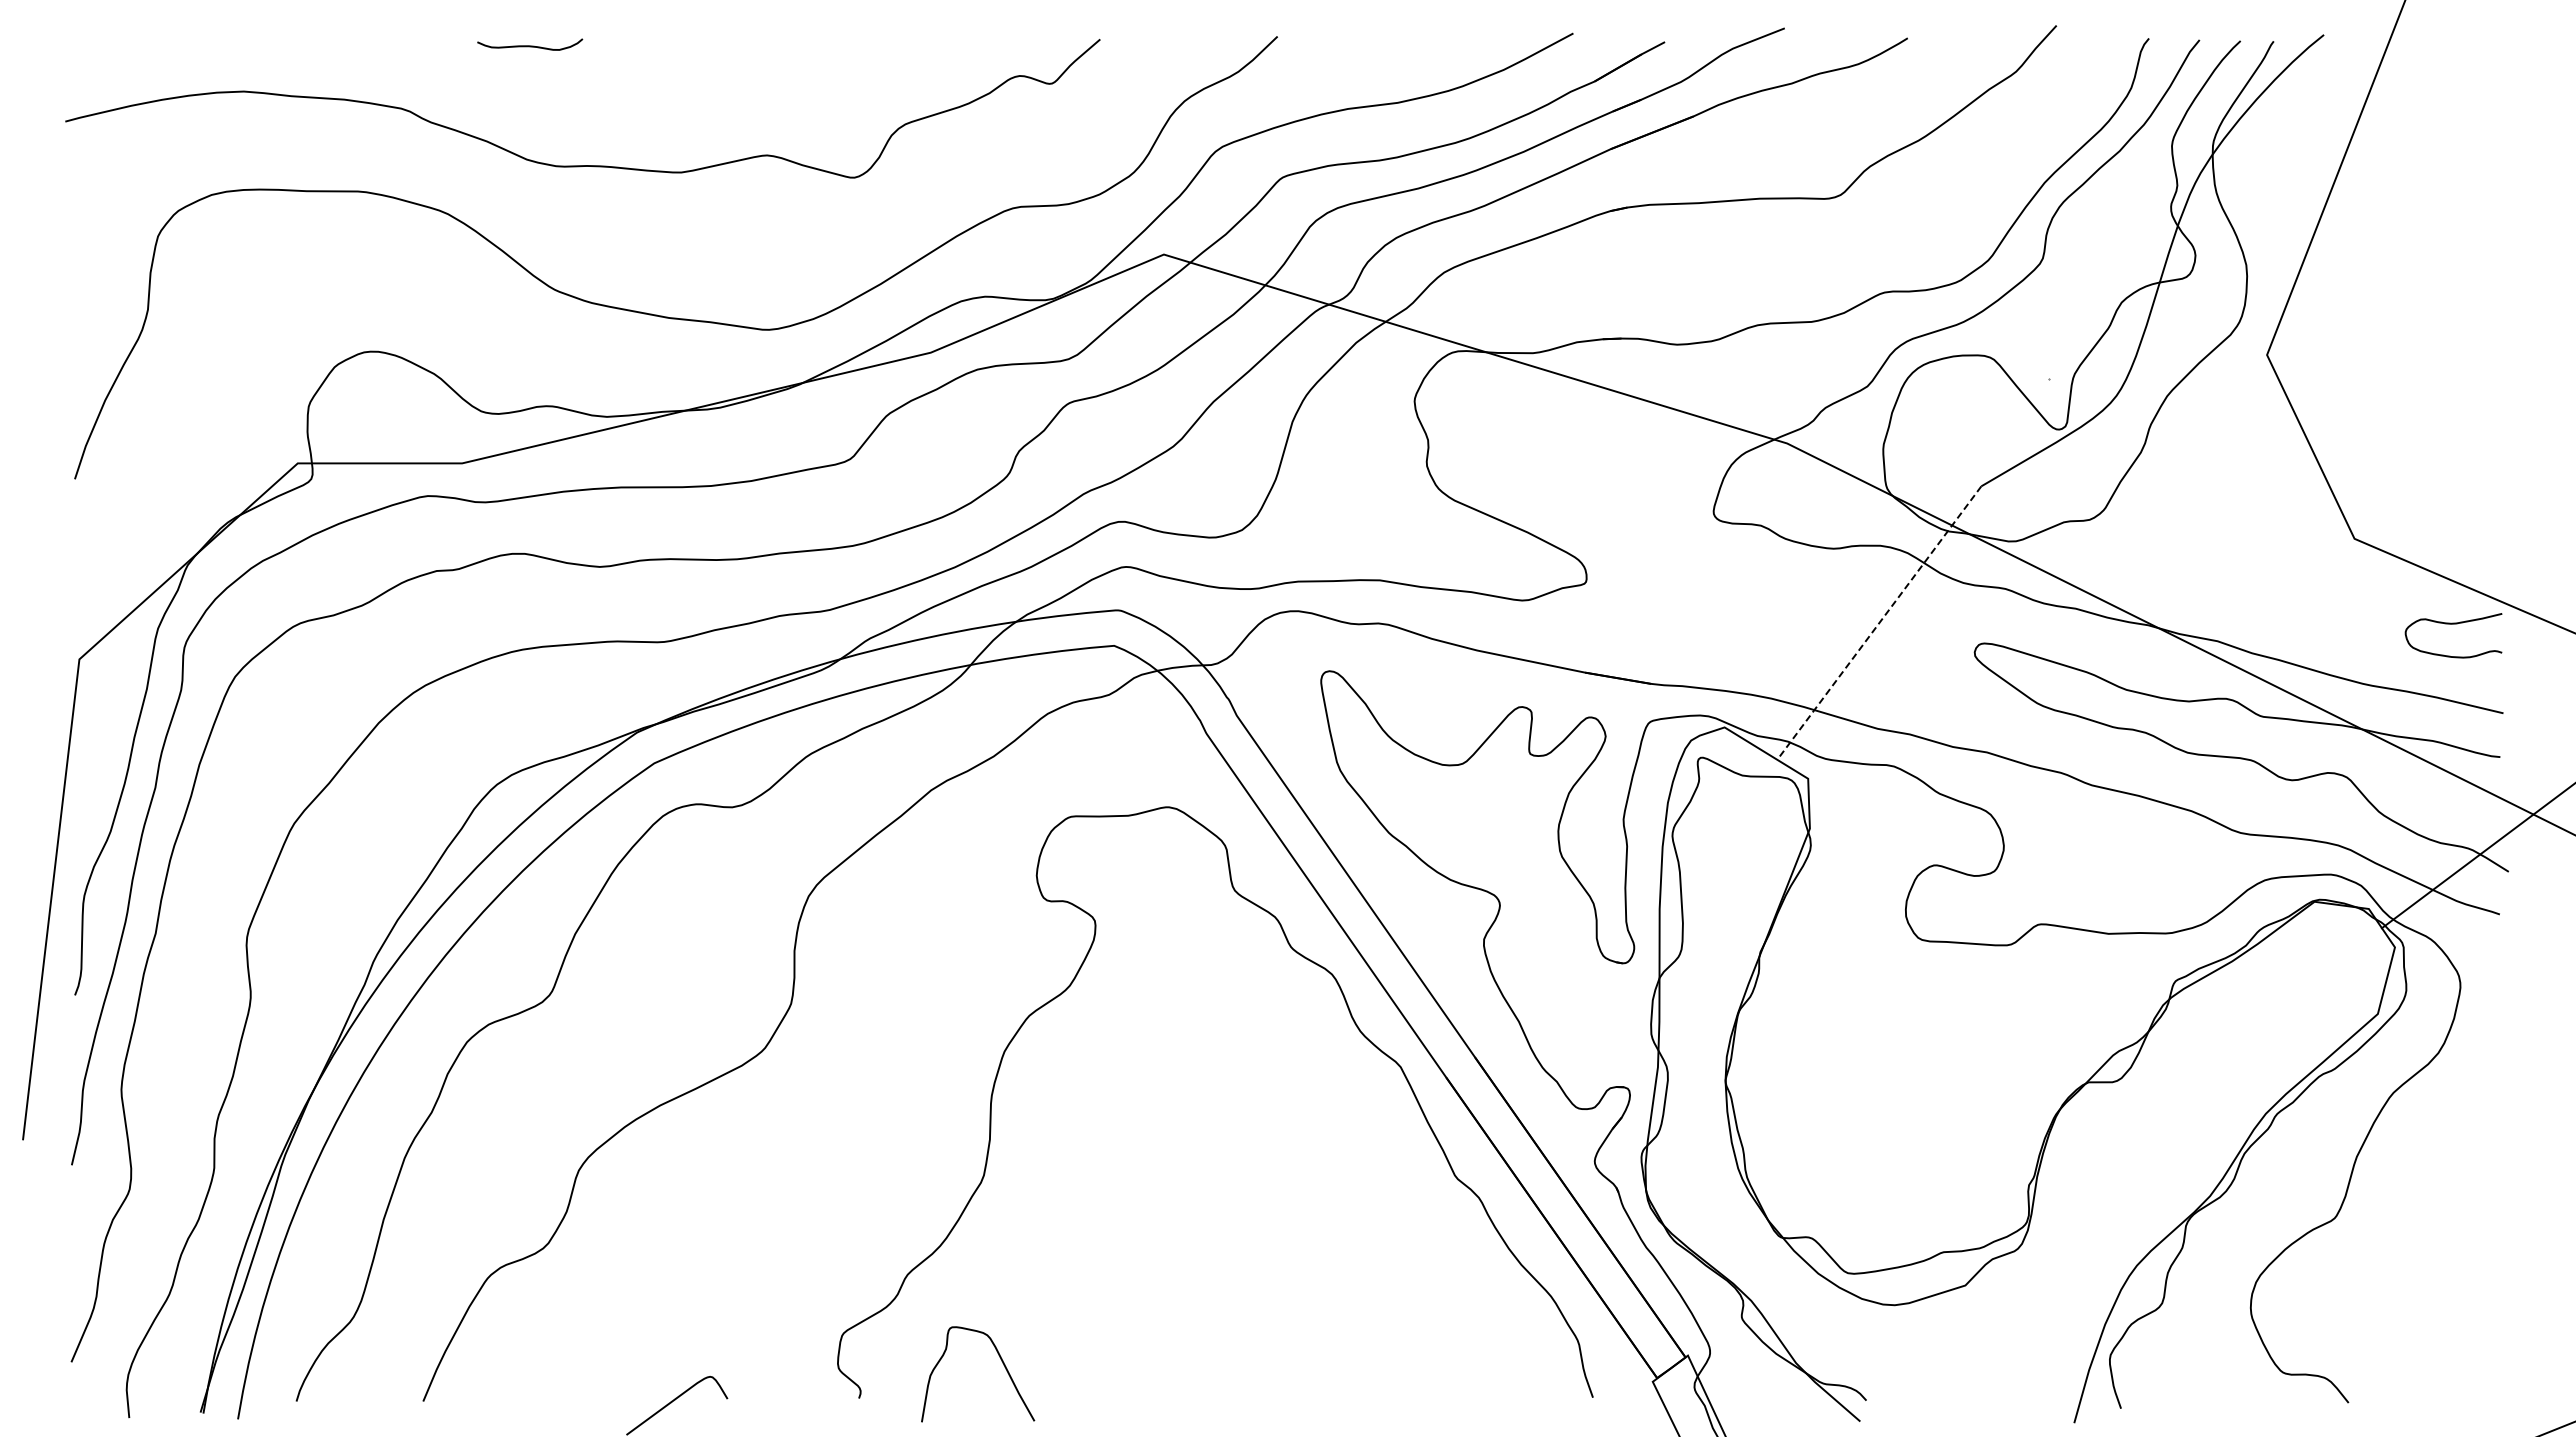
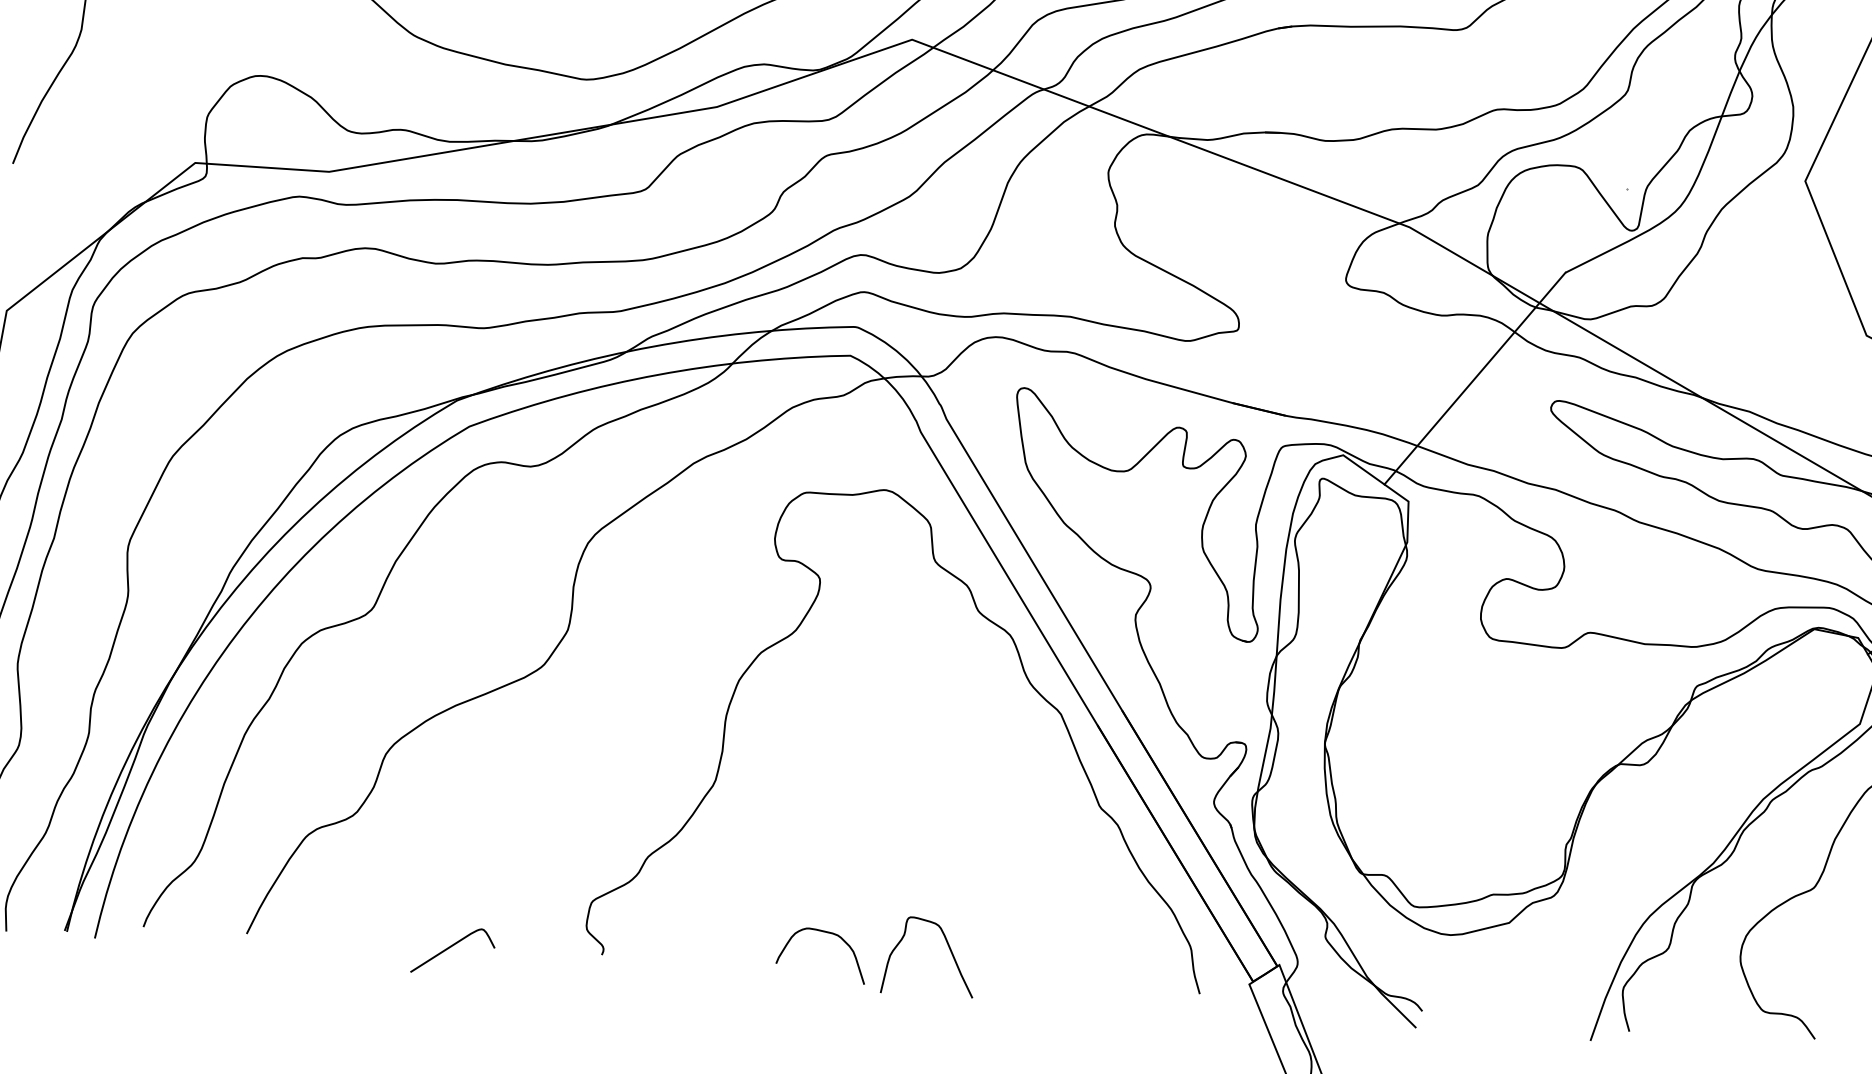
line: (1879, 623) -> (1475, 378), dashed -> solid
curve: (1132, 1353) -> (827, 933), added
curve: (1002, 1363) -> (949, 949), moved

